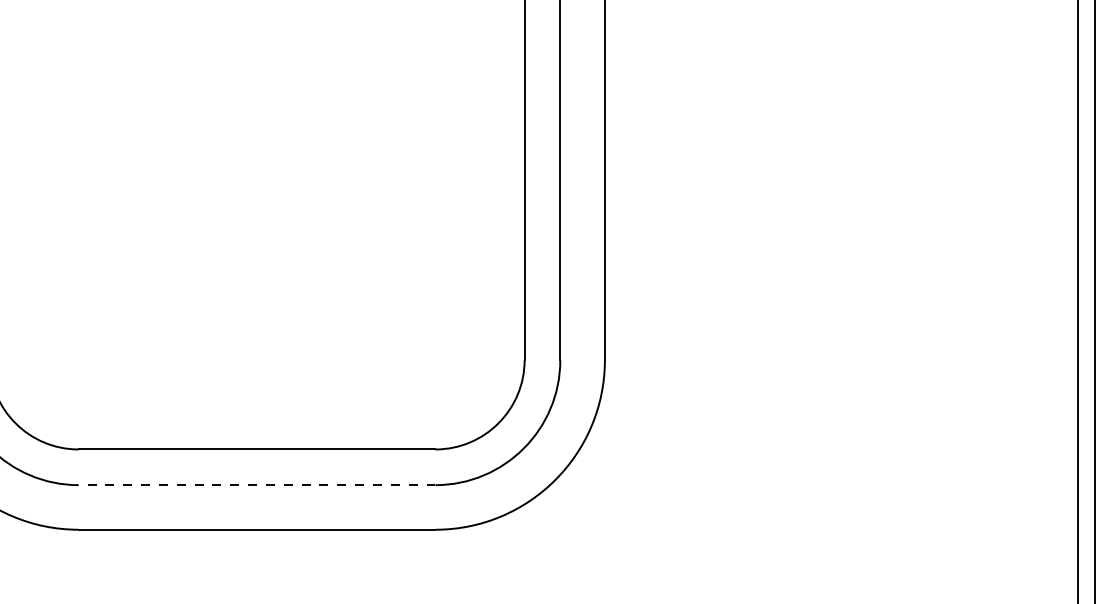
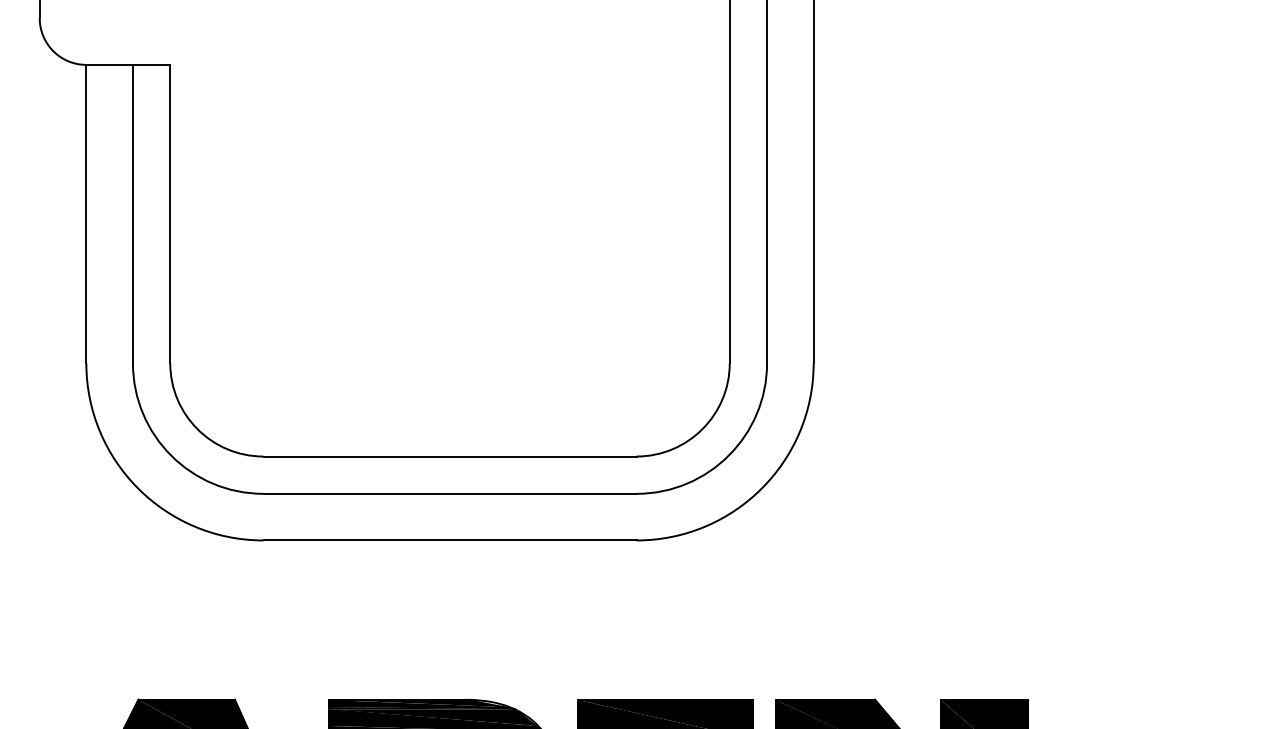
line: (256, 484) -> (449, 493), dashed -> solid

